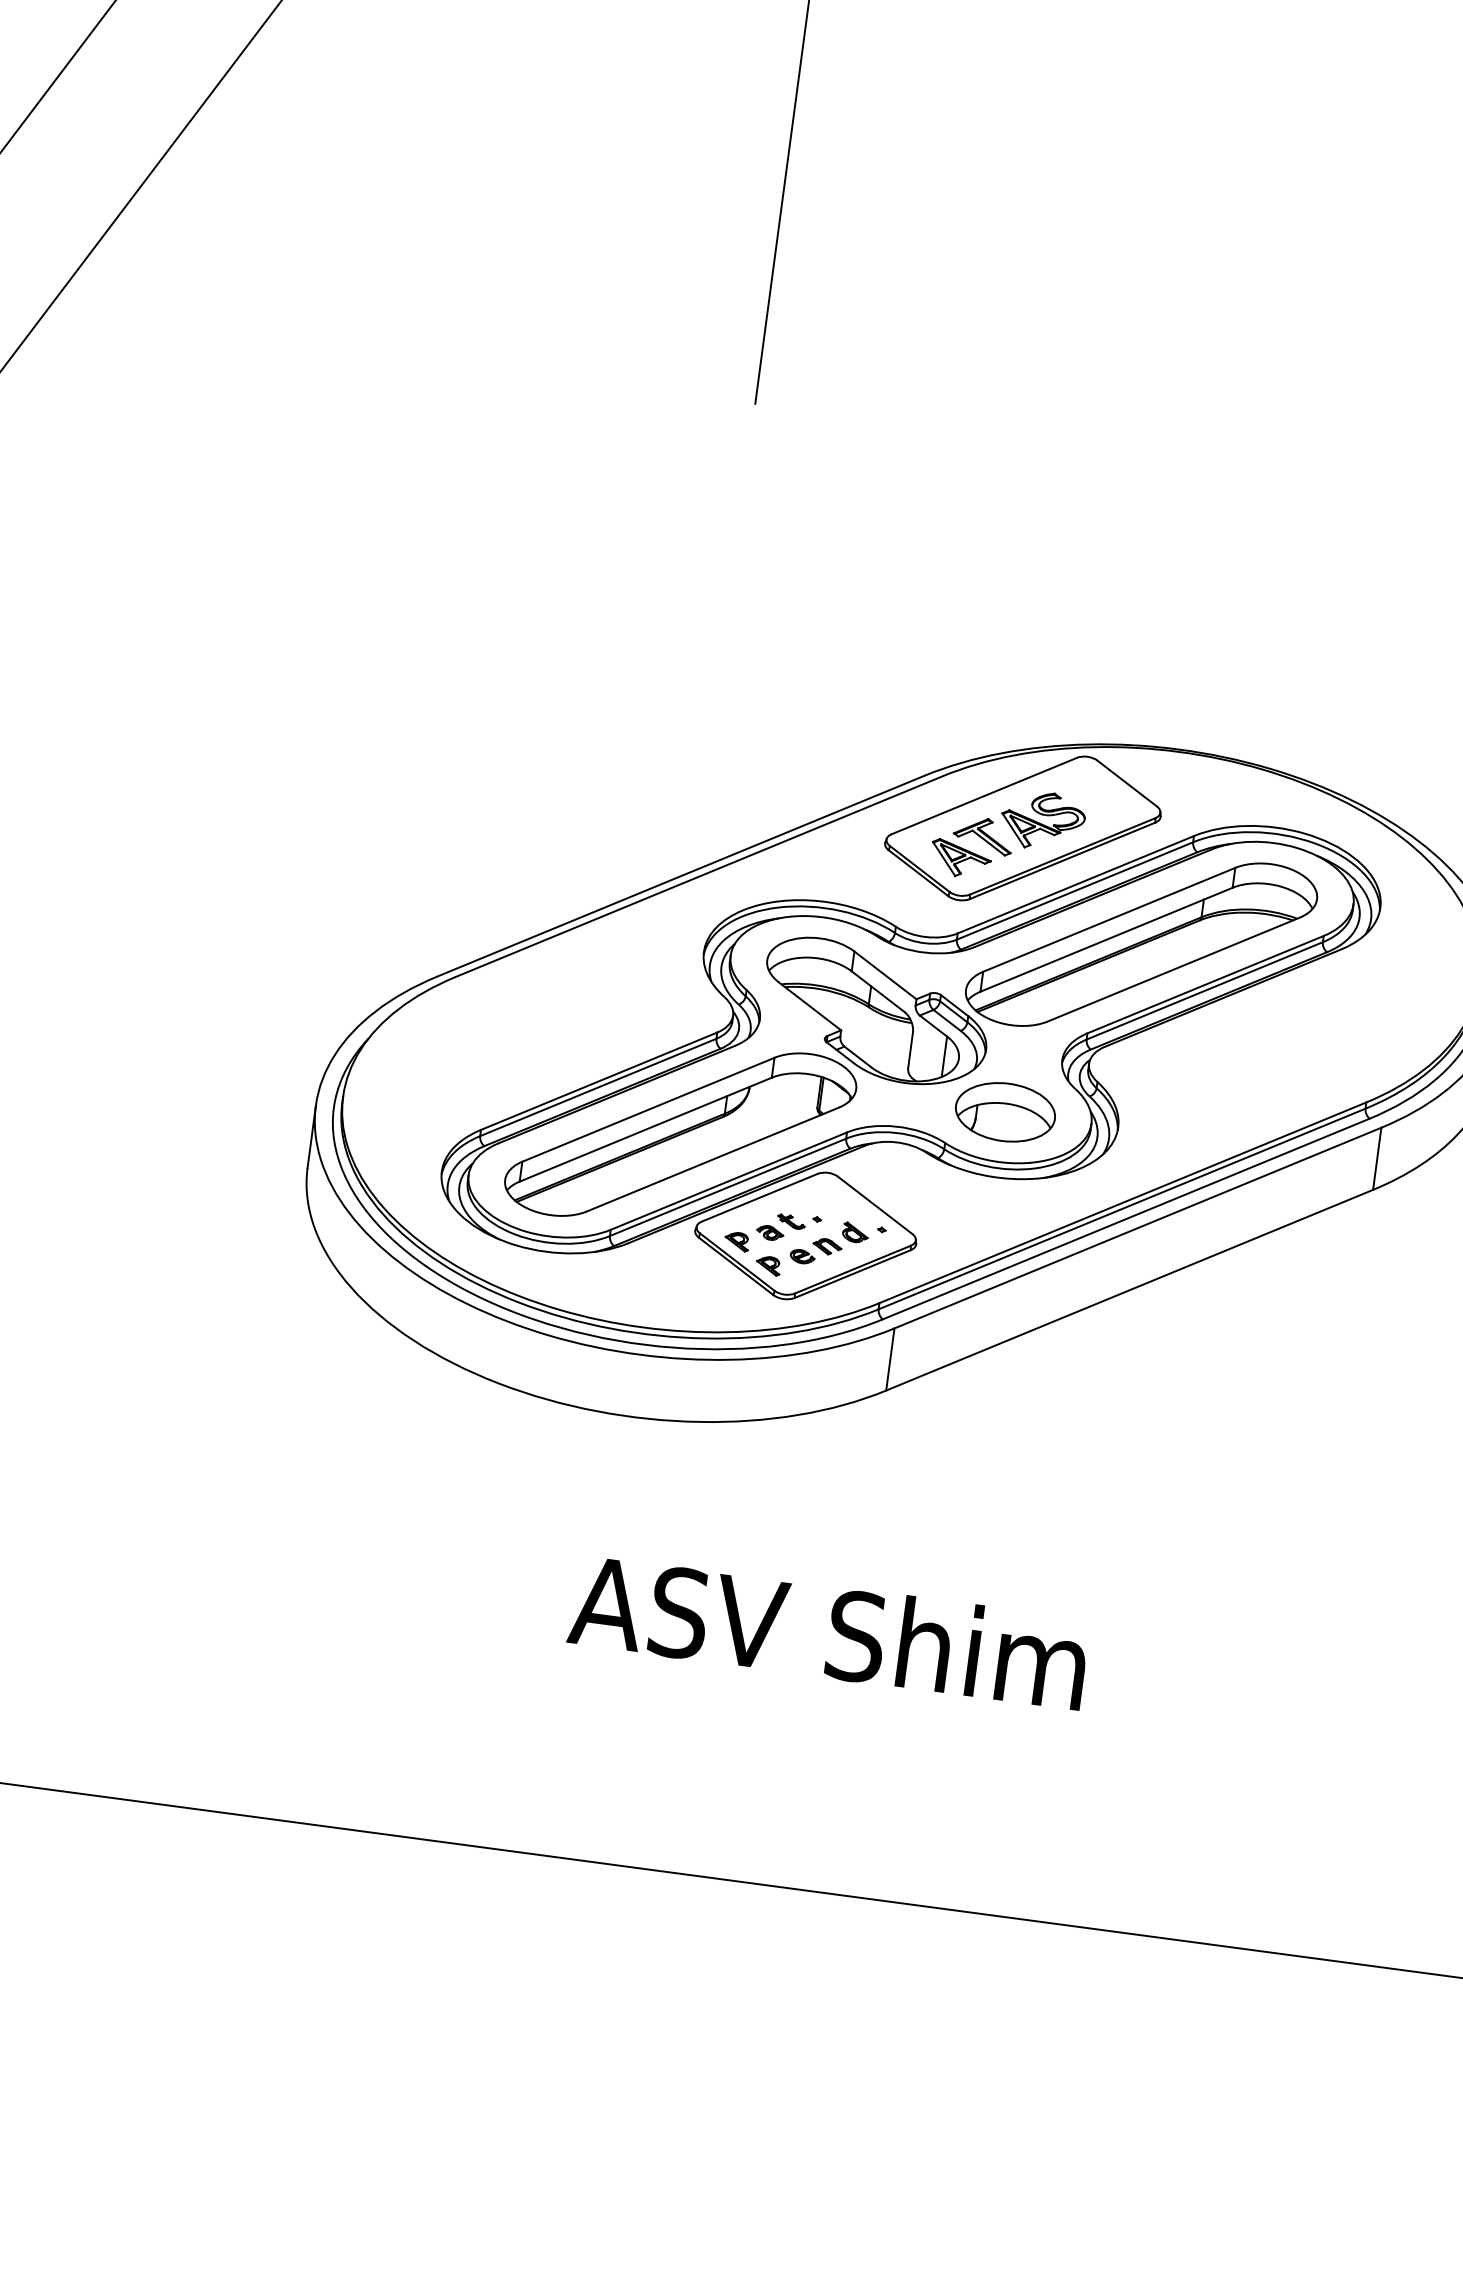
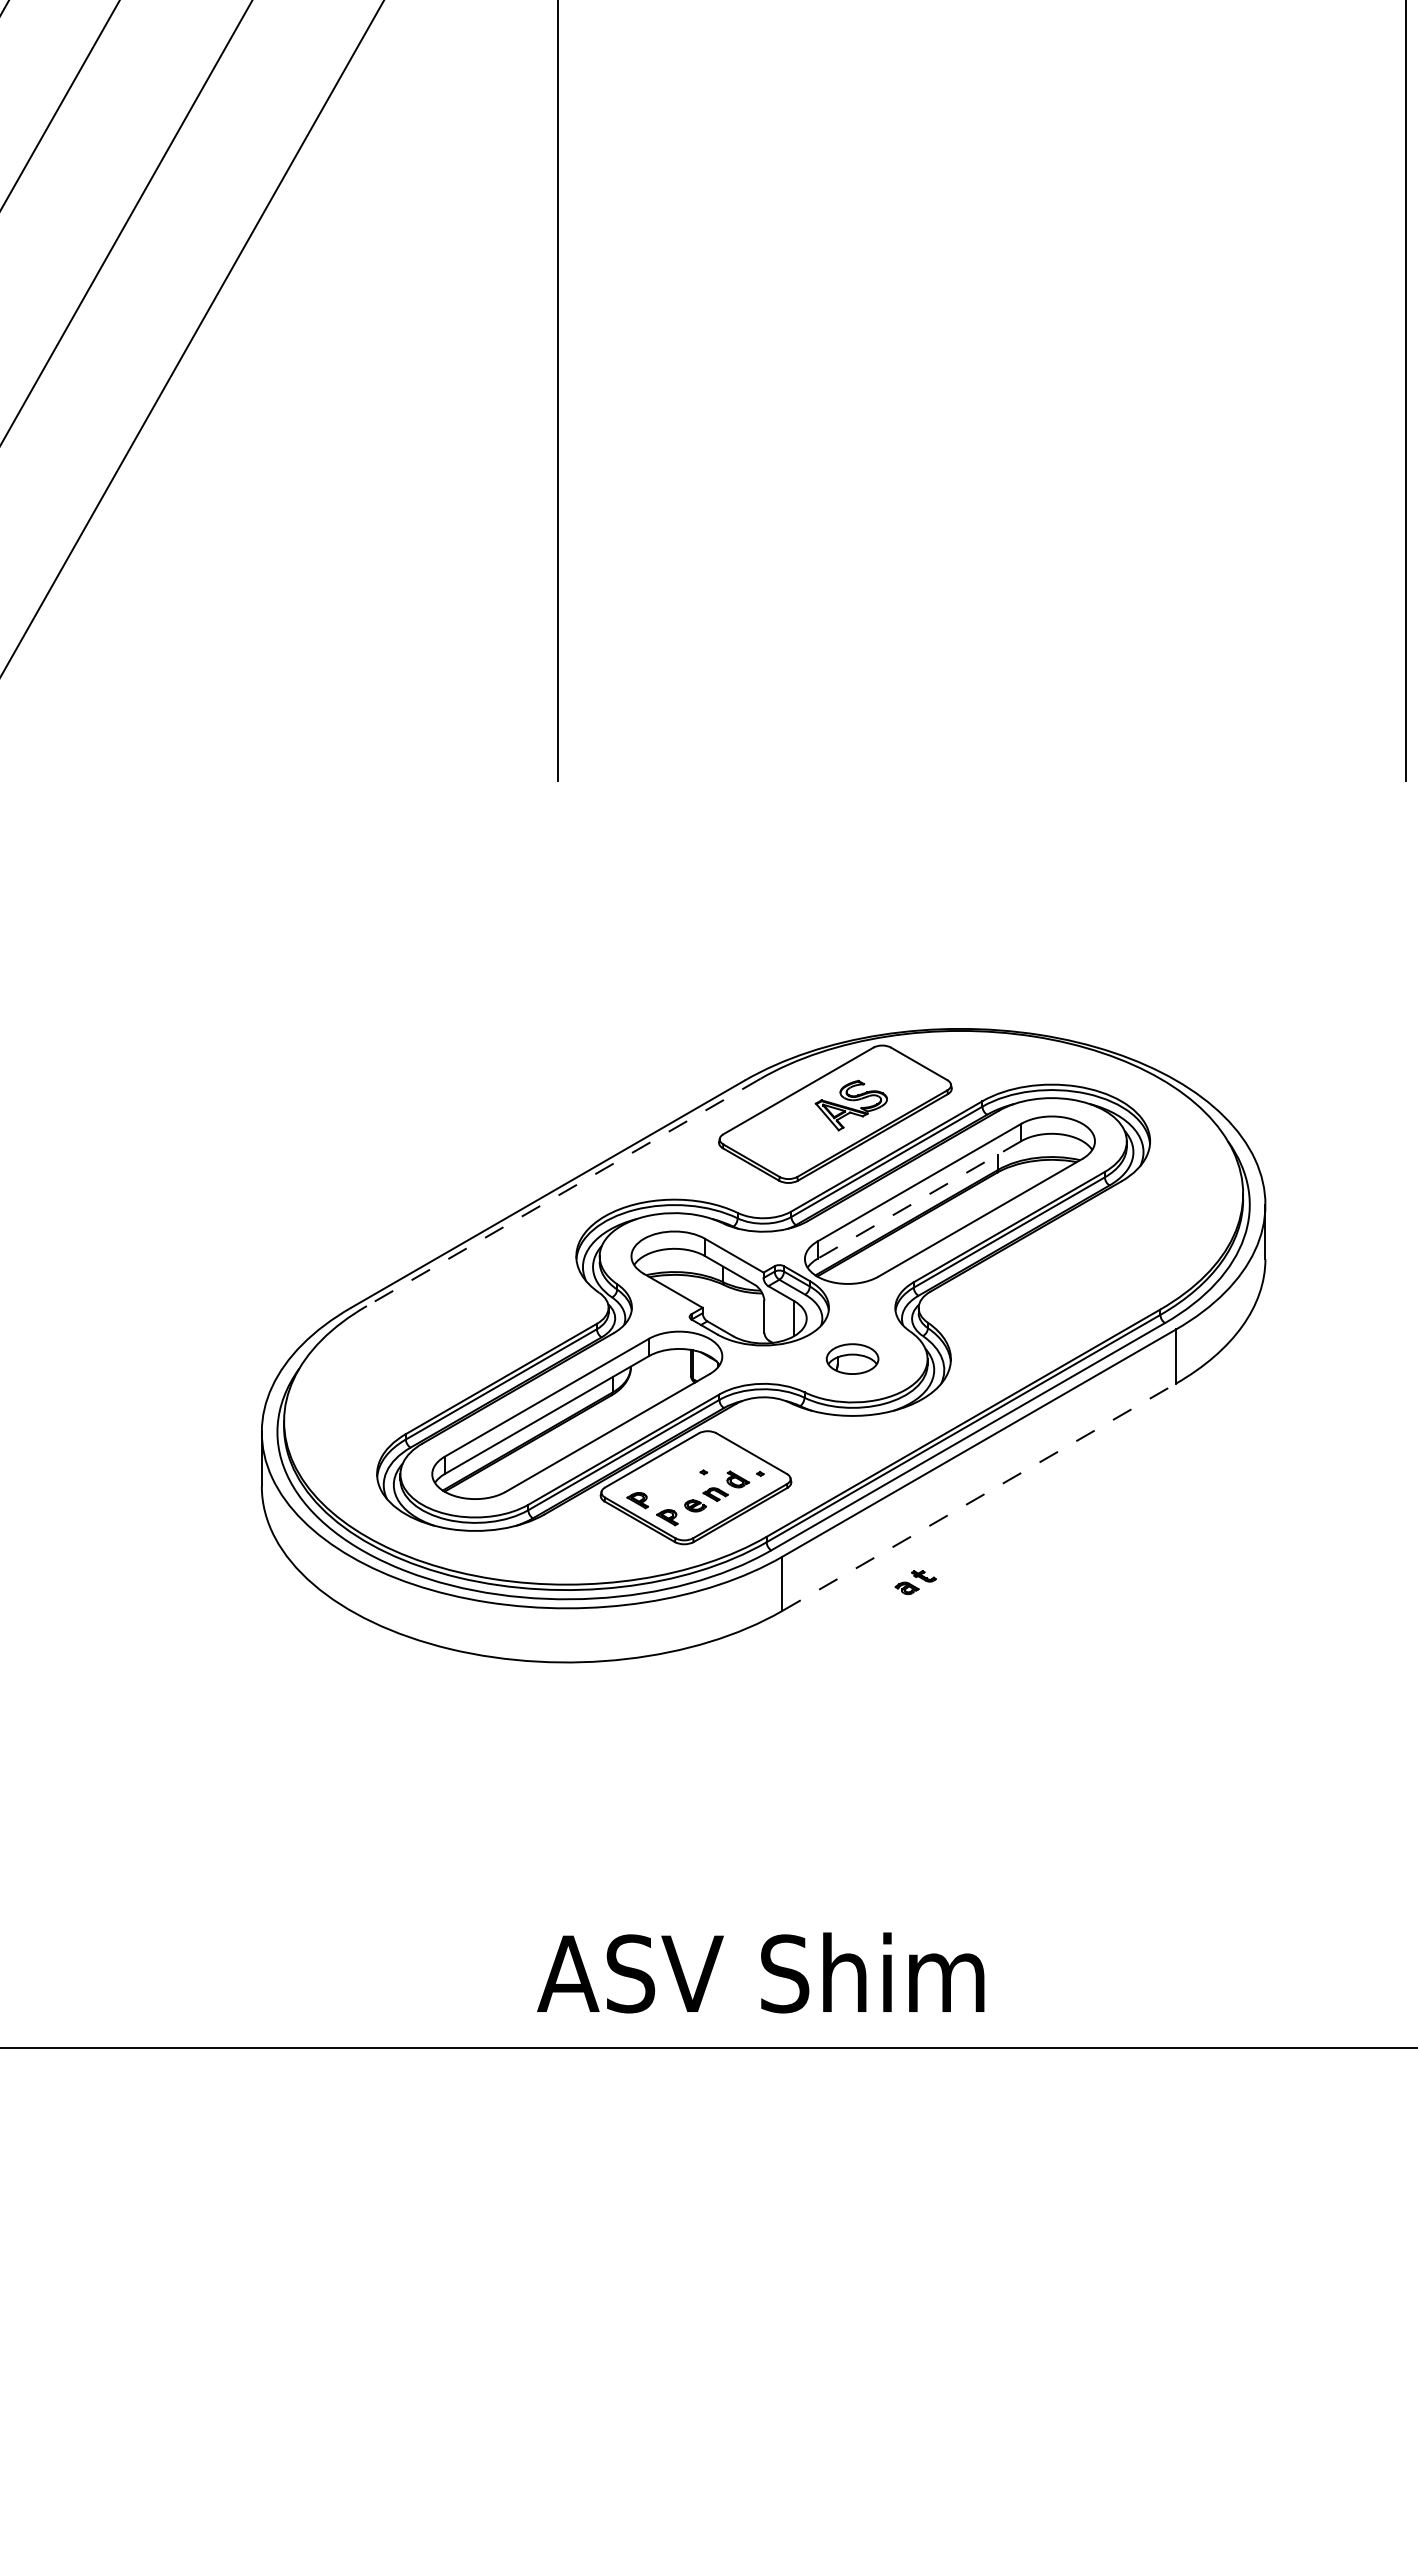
part: (971, 847) -> (793, 1136), removed
line: (698, 876) -> (563, 1192), solid -> dashed
line: (1106, 939) -> (919, 1199), solid -> dashed
part: (1005, 1111) -> (852, 1358), size x0.6
part: (780, 1227) -> (915, 1582), moved
line: (1130, 1289) -> (979, 1496), solid -> dashed
text: (828, 1631) -> (760, 1972), moved

